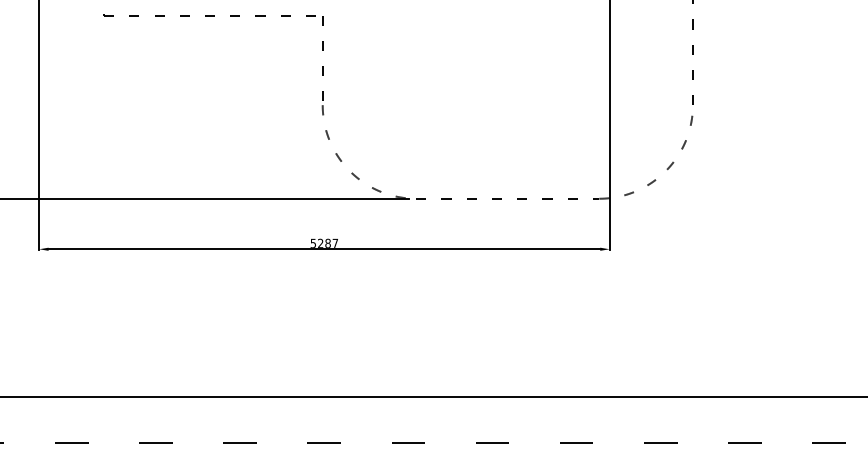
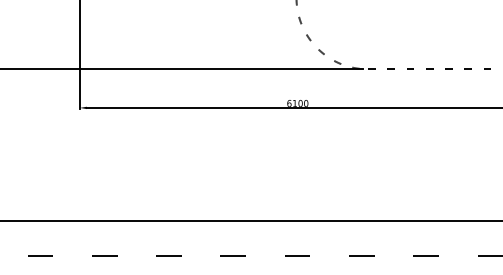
text: (324, 242) -> (297, 102), 5287 -> 6100

